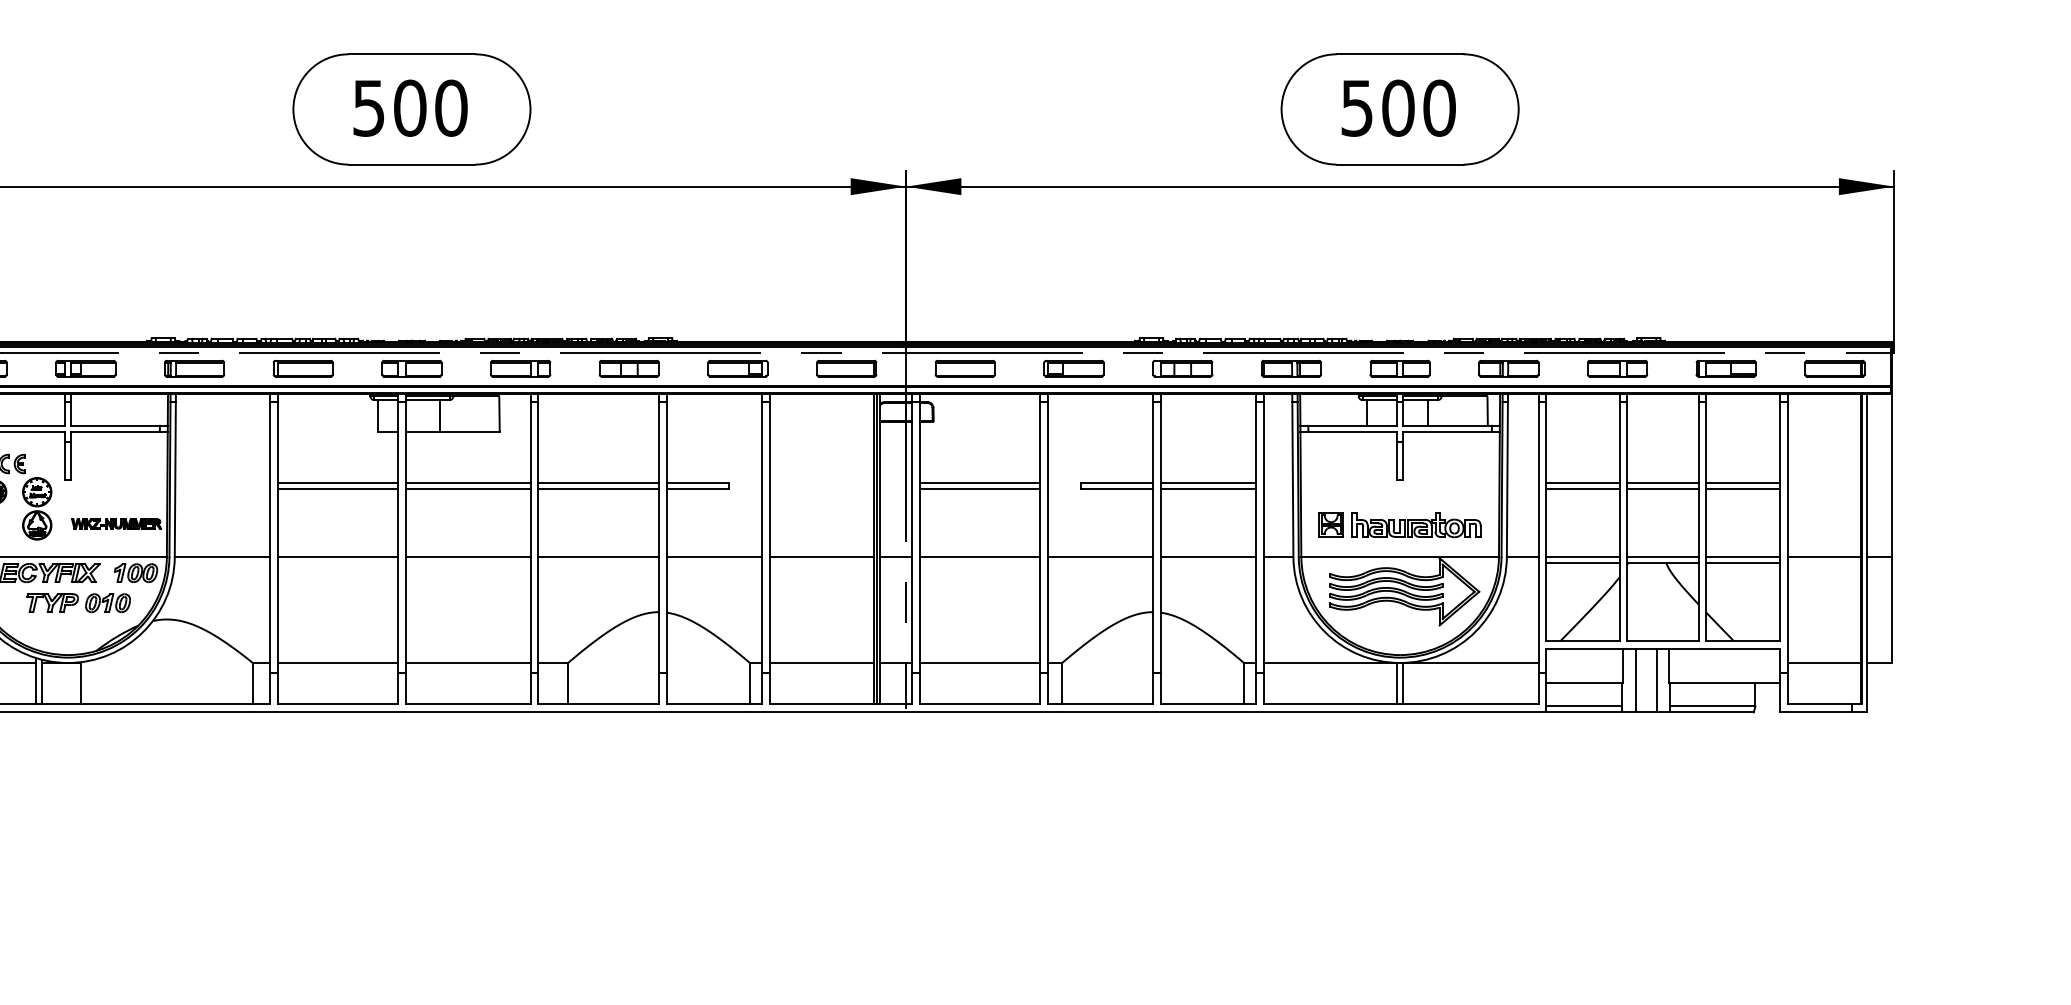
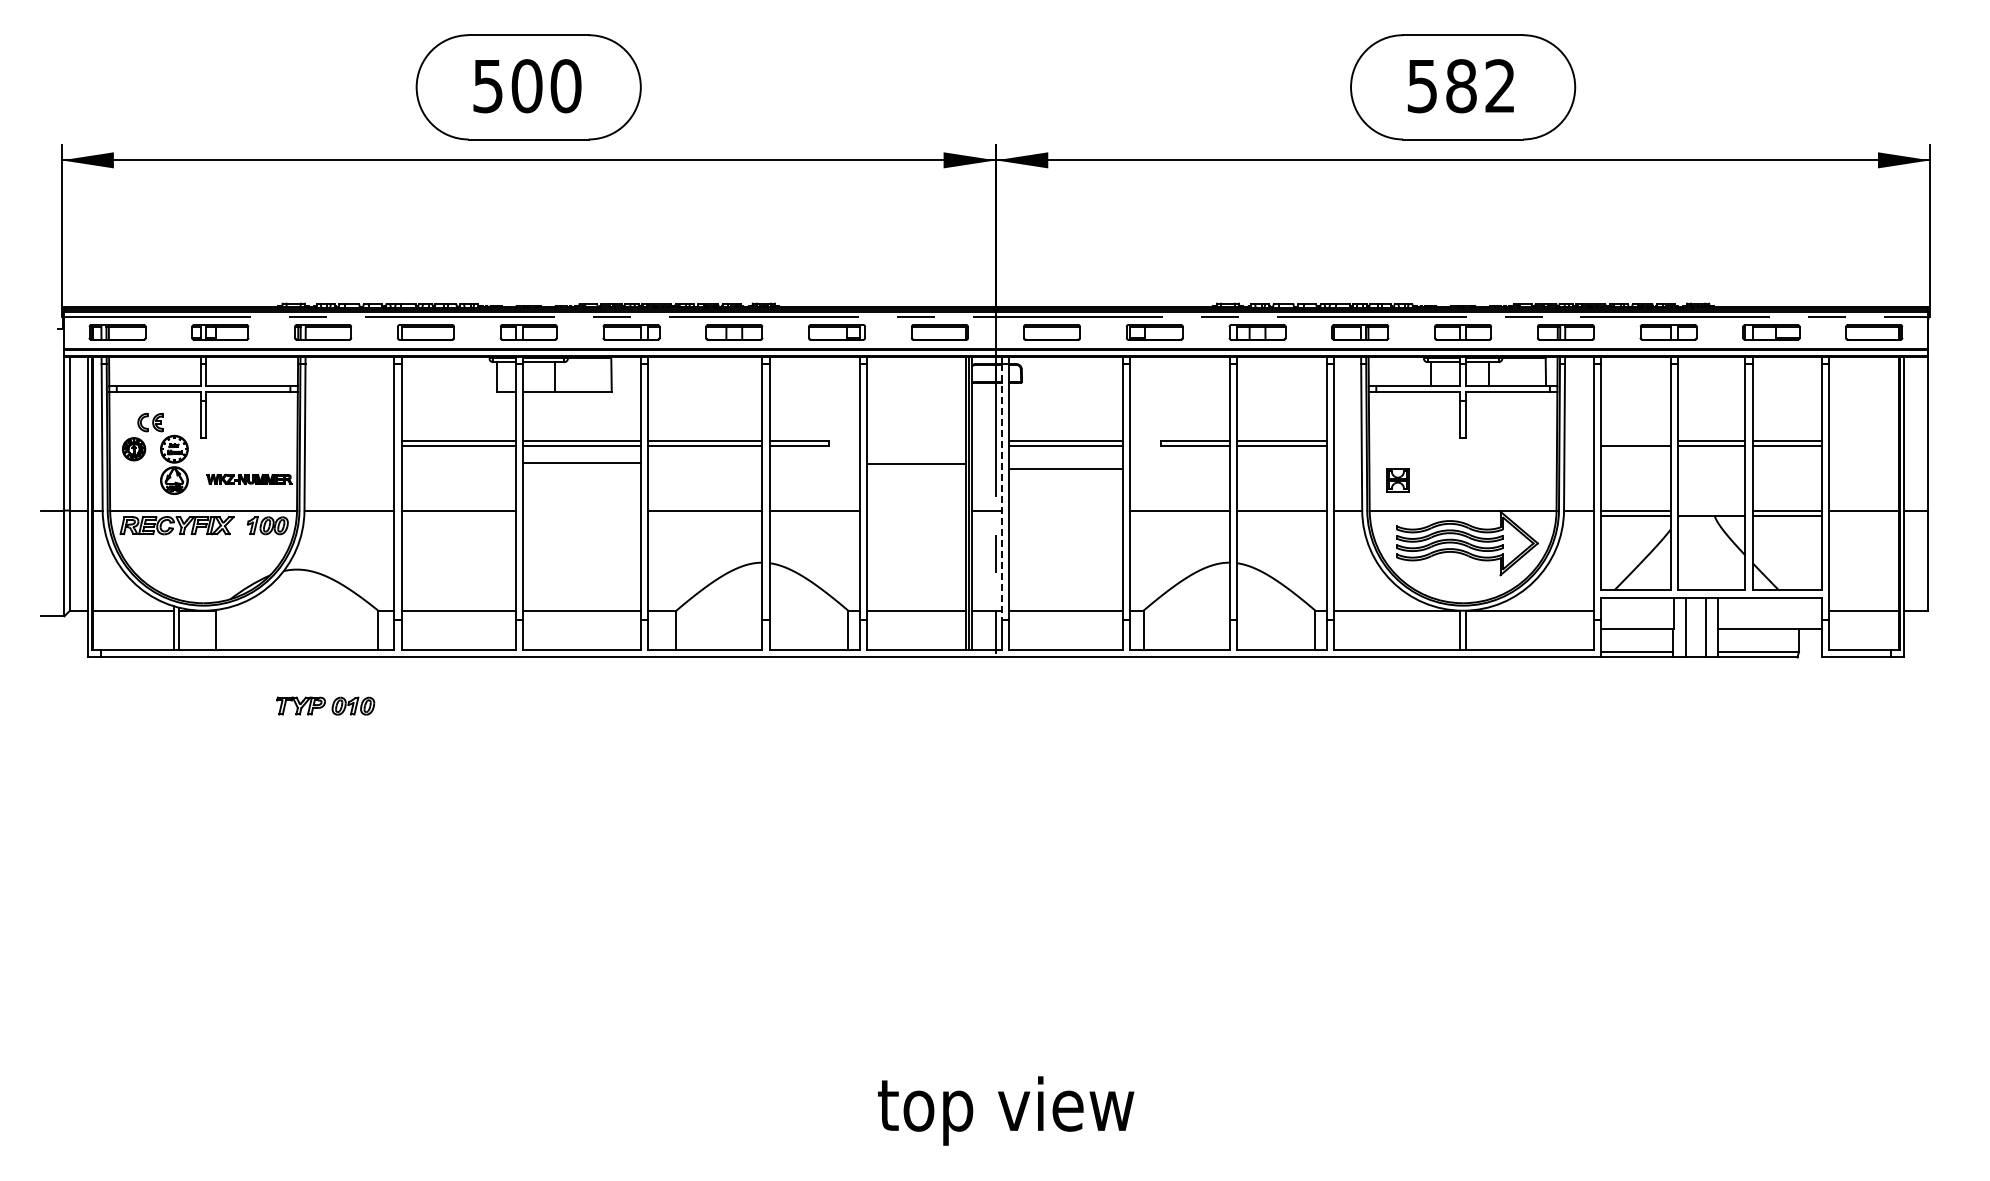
text: (1418, 108) -> (1480, 86), 500 -> 582
line: (1582, 482) -> (1635, 440), removed
part: (1416, 525) -> (1478, 480), removed
line: (911, 537) -> (1001, 492), solid -> dashed
line: (467, 556) -> (581, 462), moved
line: (822, 556) -> (916, 463), moved
line: (980, 556) -> (1066, 468), moved
line: (1662, 556) -> (1711, 510), removed
part: (78, 602) -> (325, 705), moved

